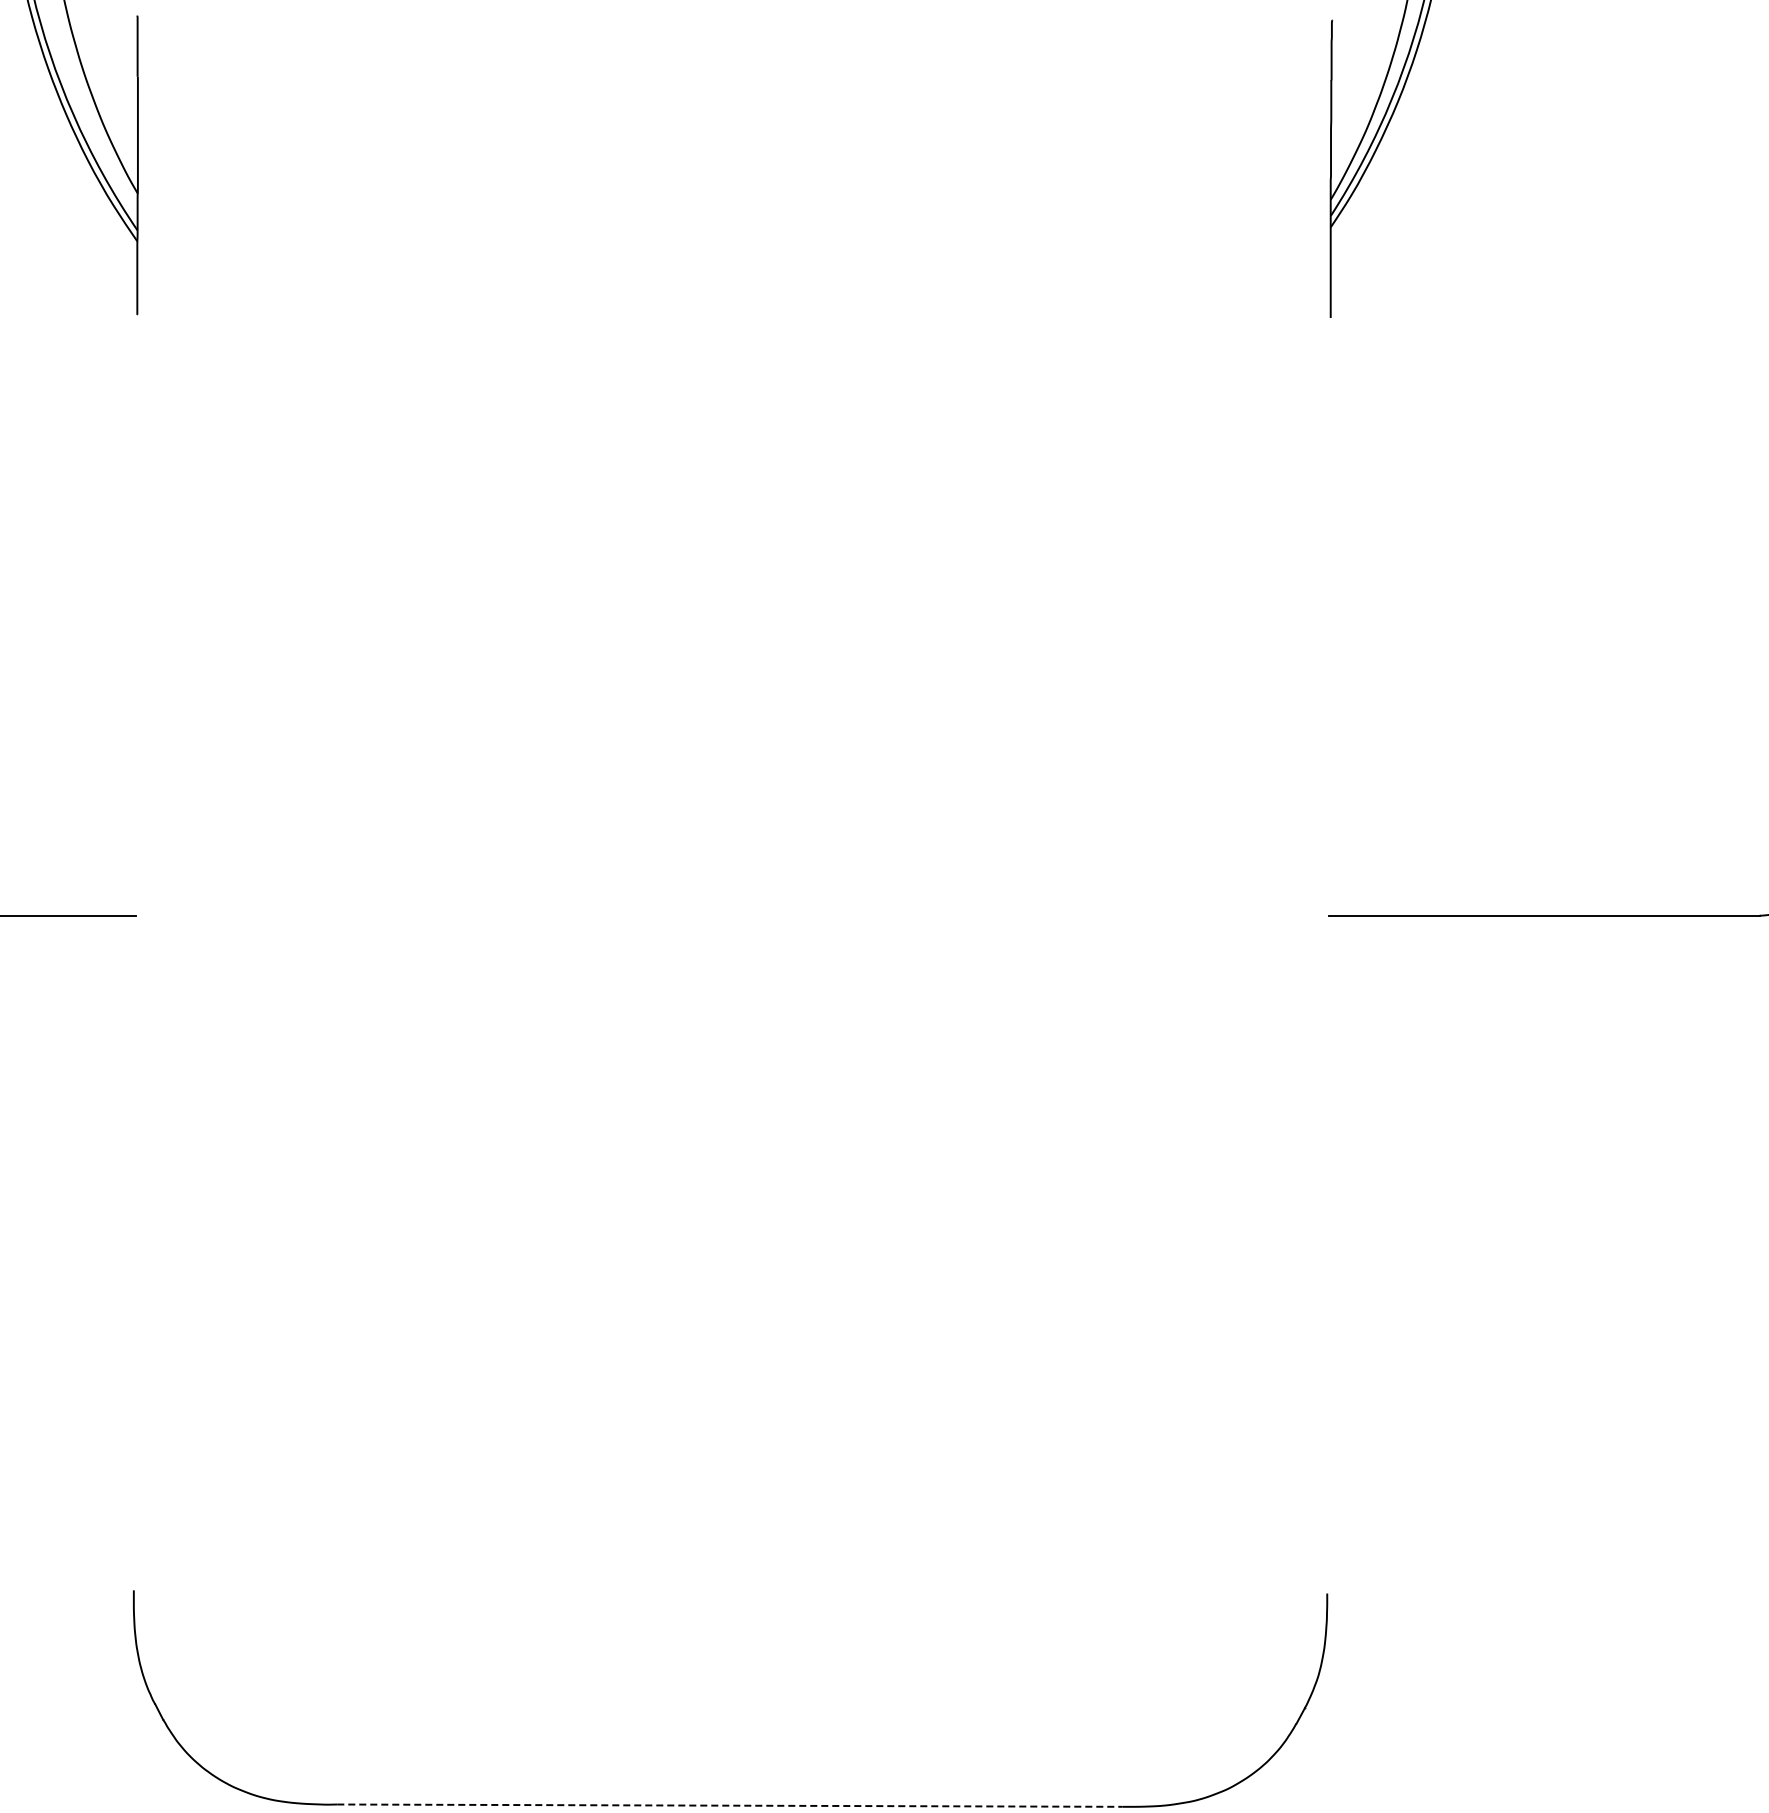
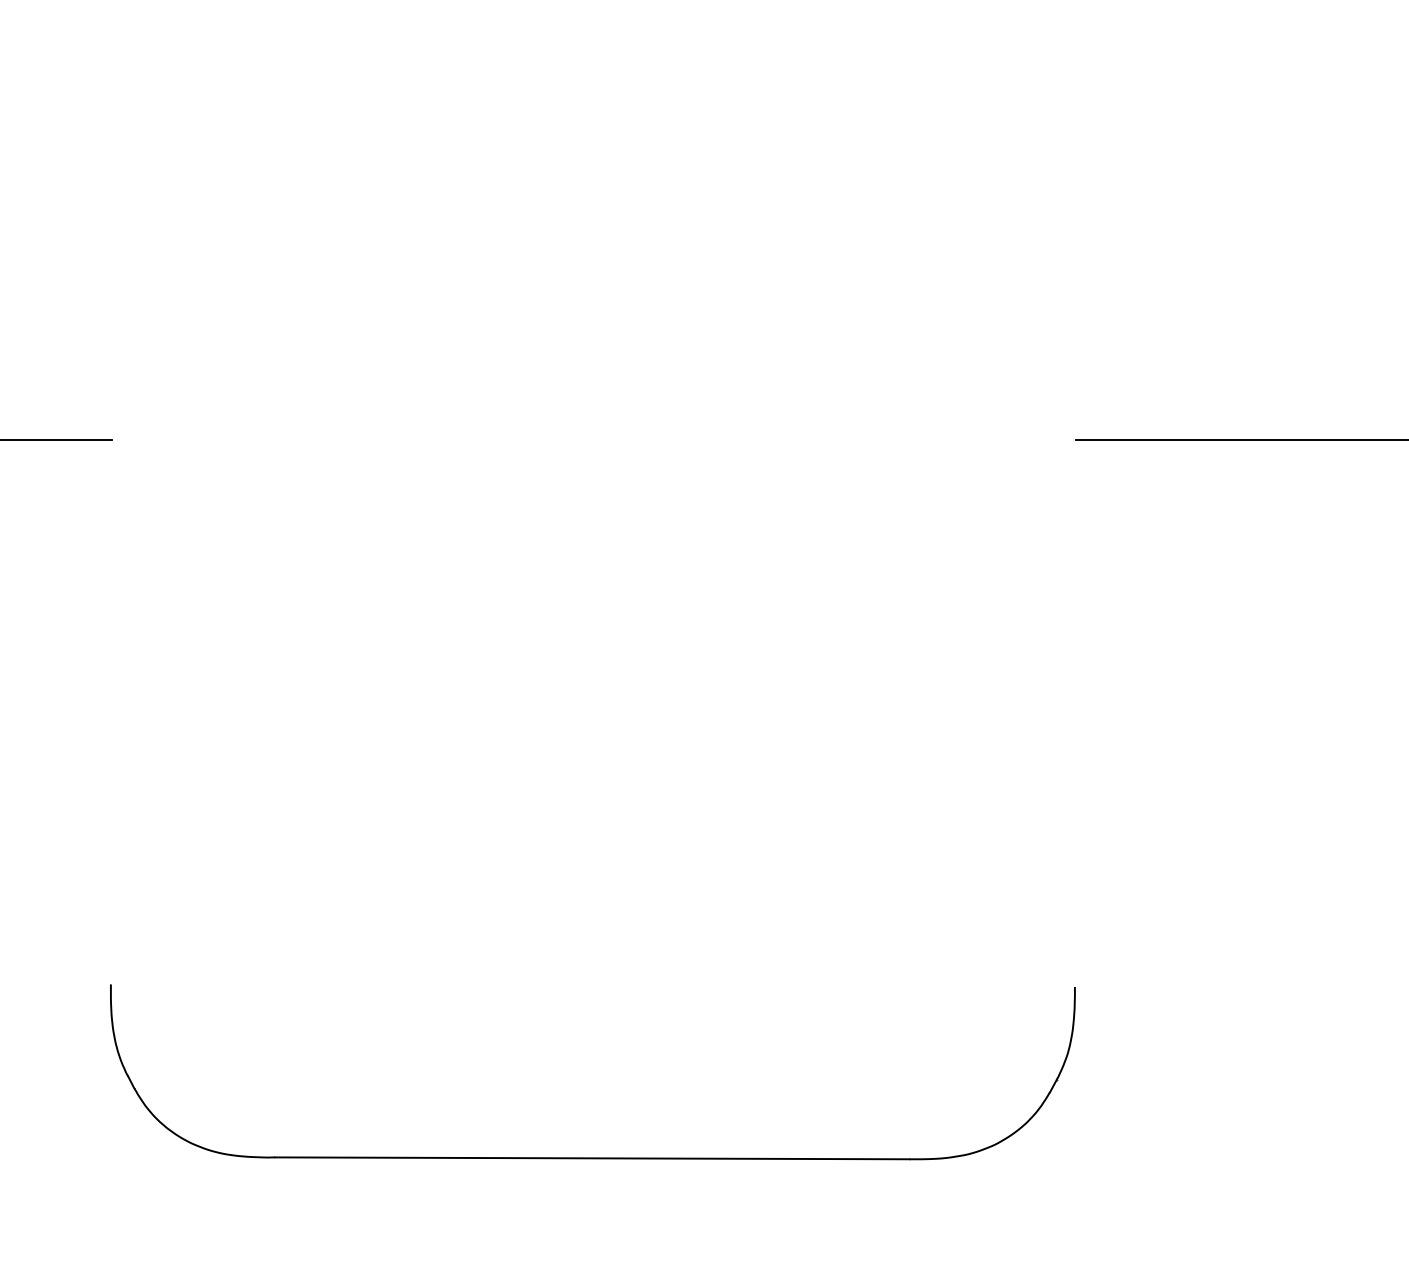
line: (729, 1805) -> (592, 1158), dashed -> solid

